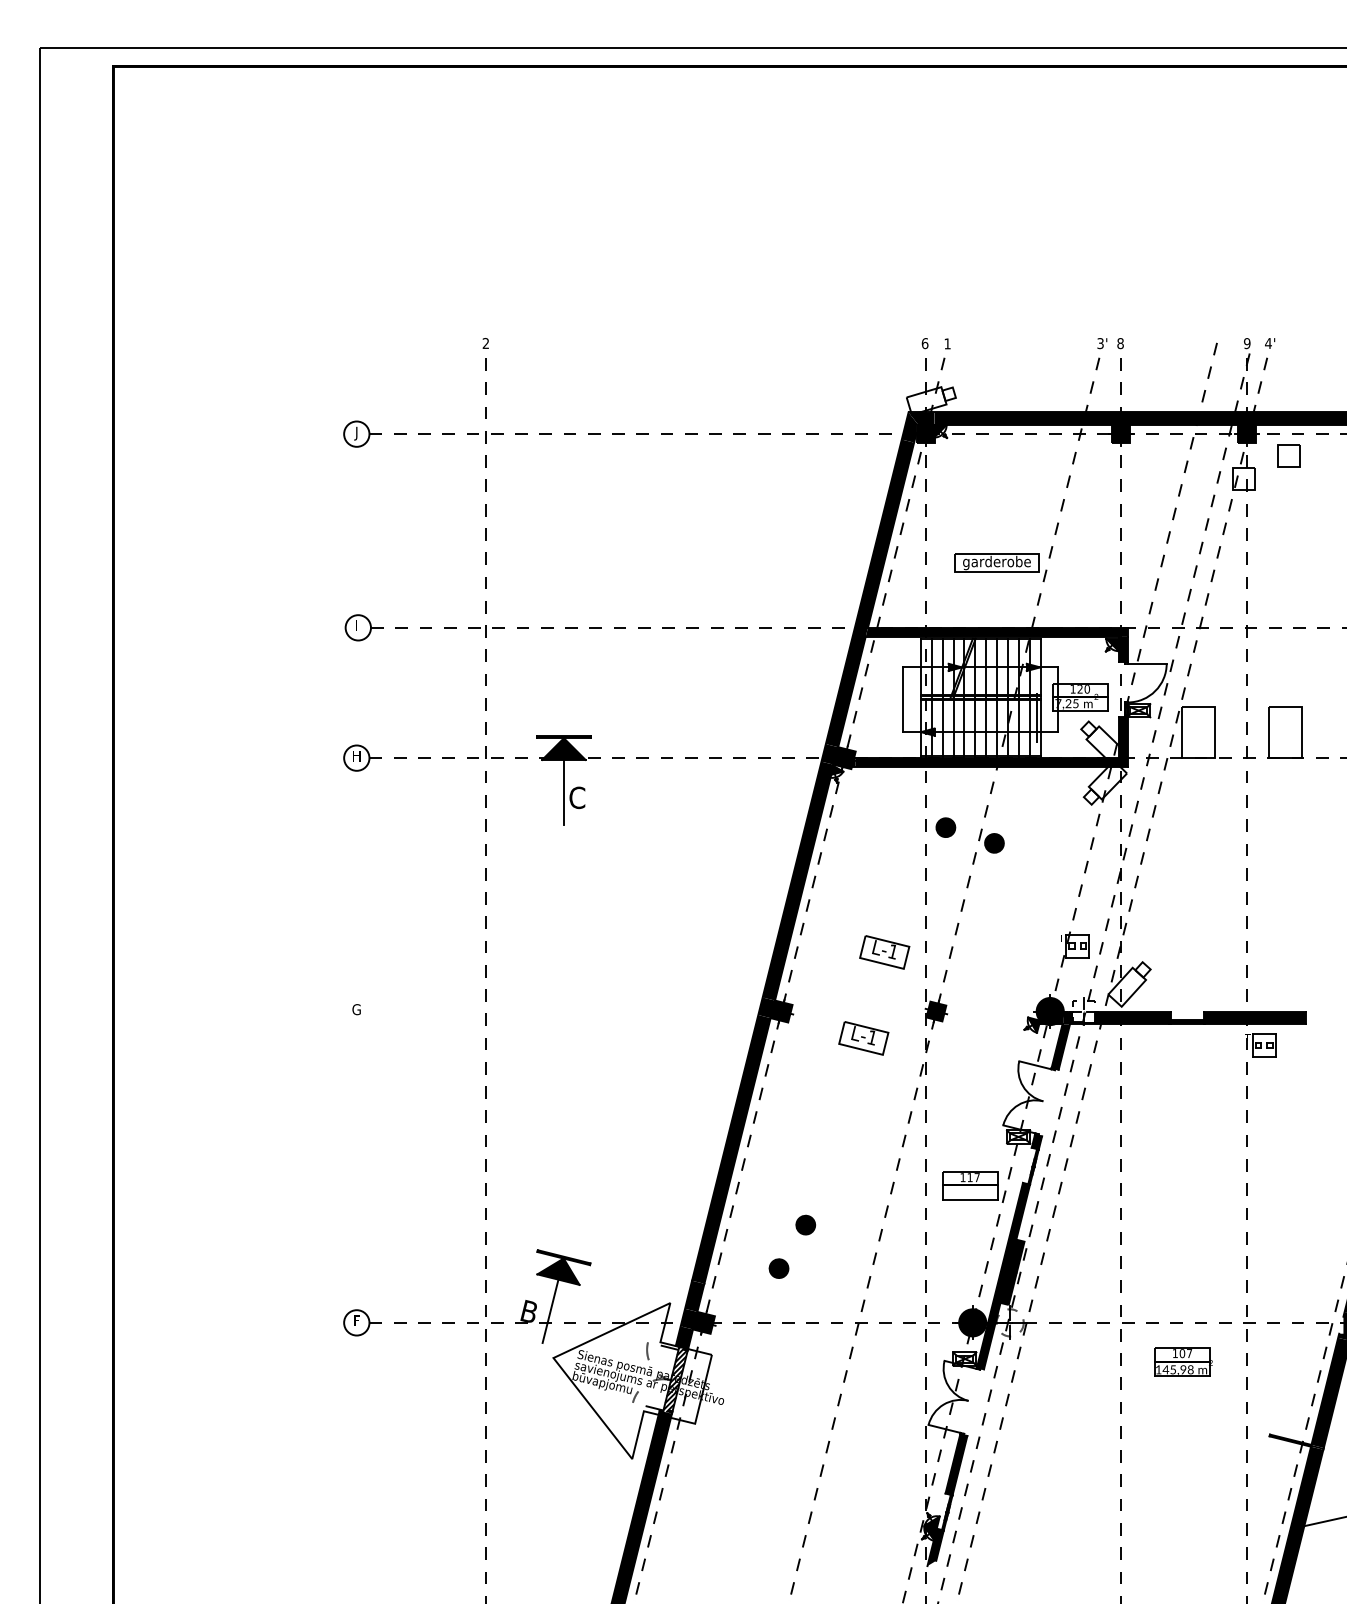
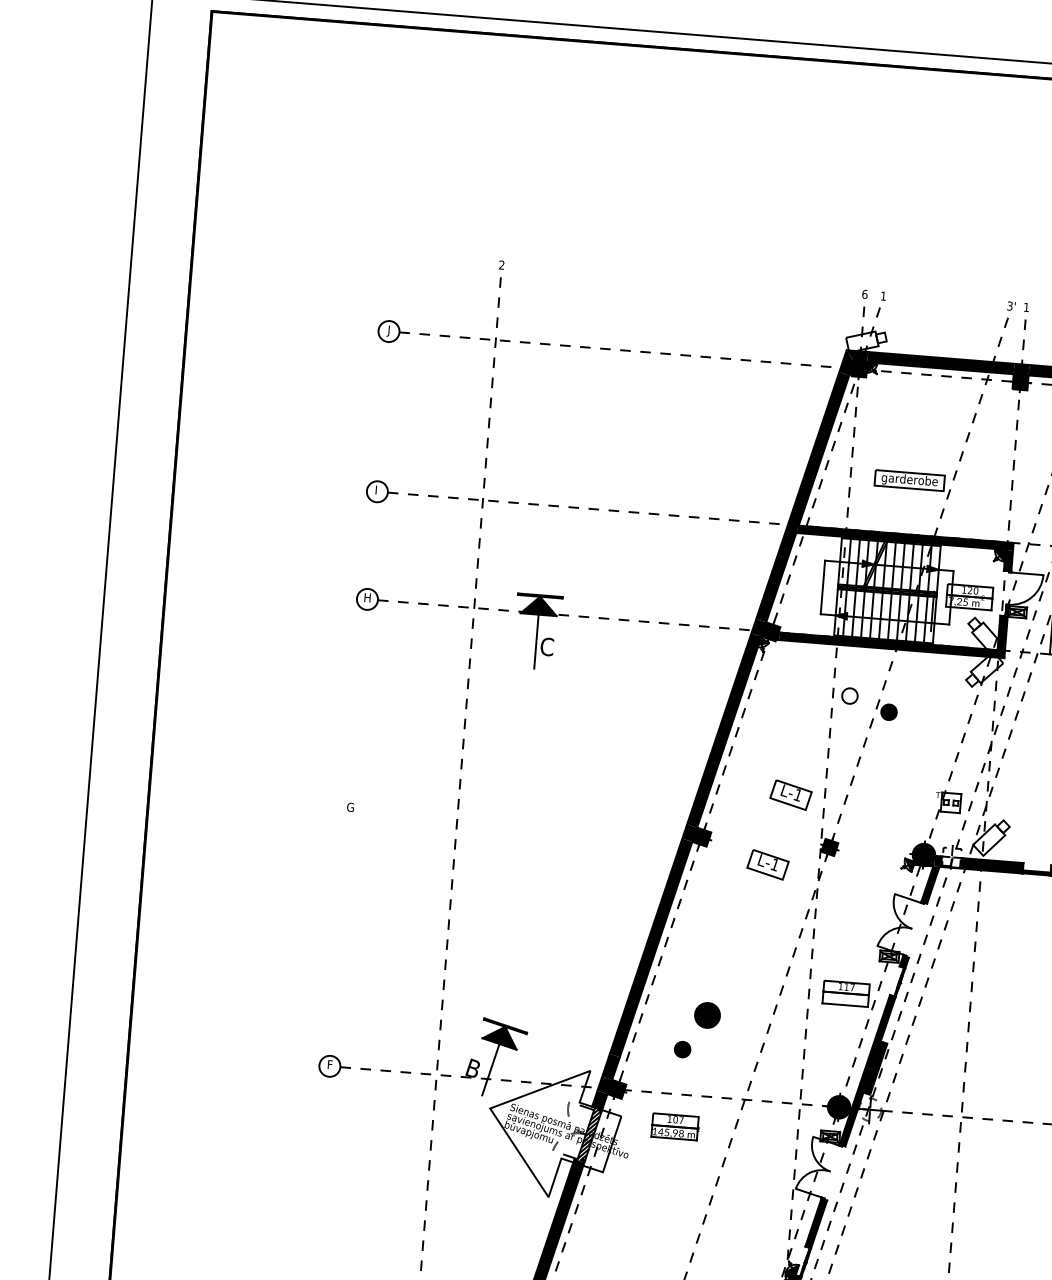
text: (1120, 343) -> (1026, 307), 8 -> 1
fill: (945, 827) -> (849, 695), removed
part: (805, 1224) -> (707, 1014), size x1.6
part: (1183, 1361) -> (675, 1126), moved

